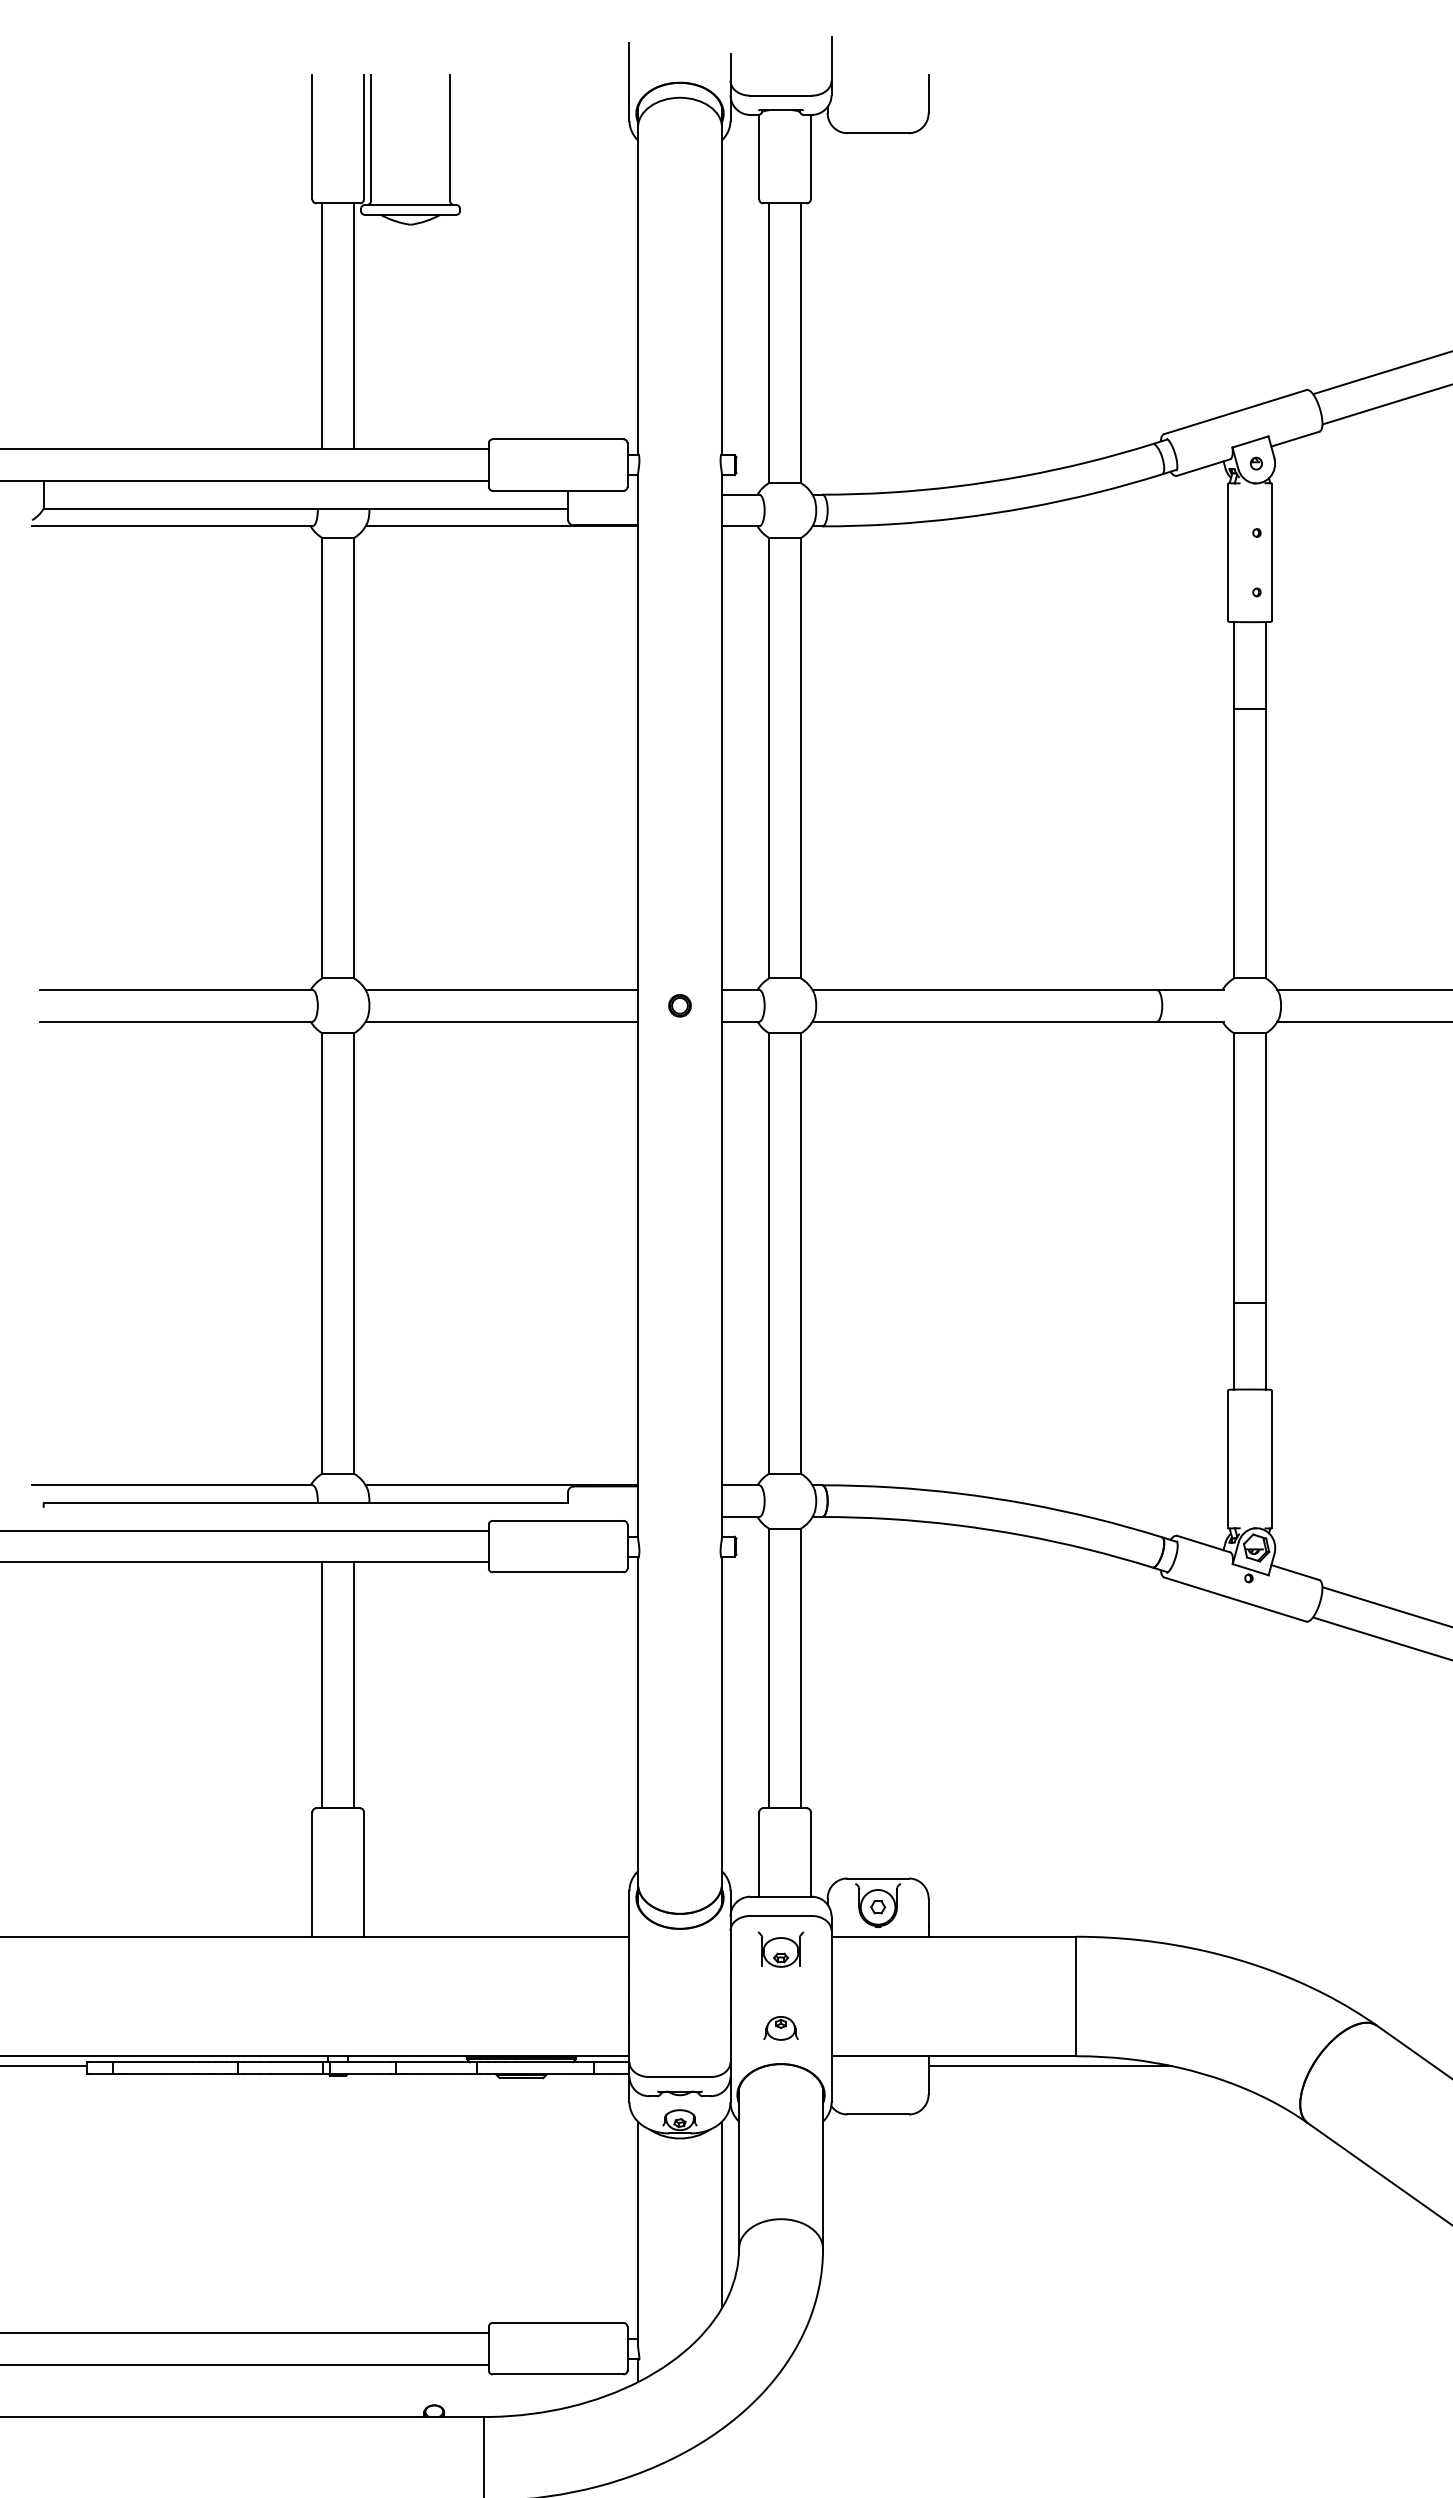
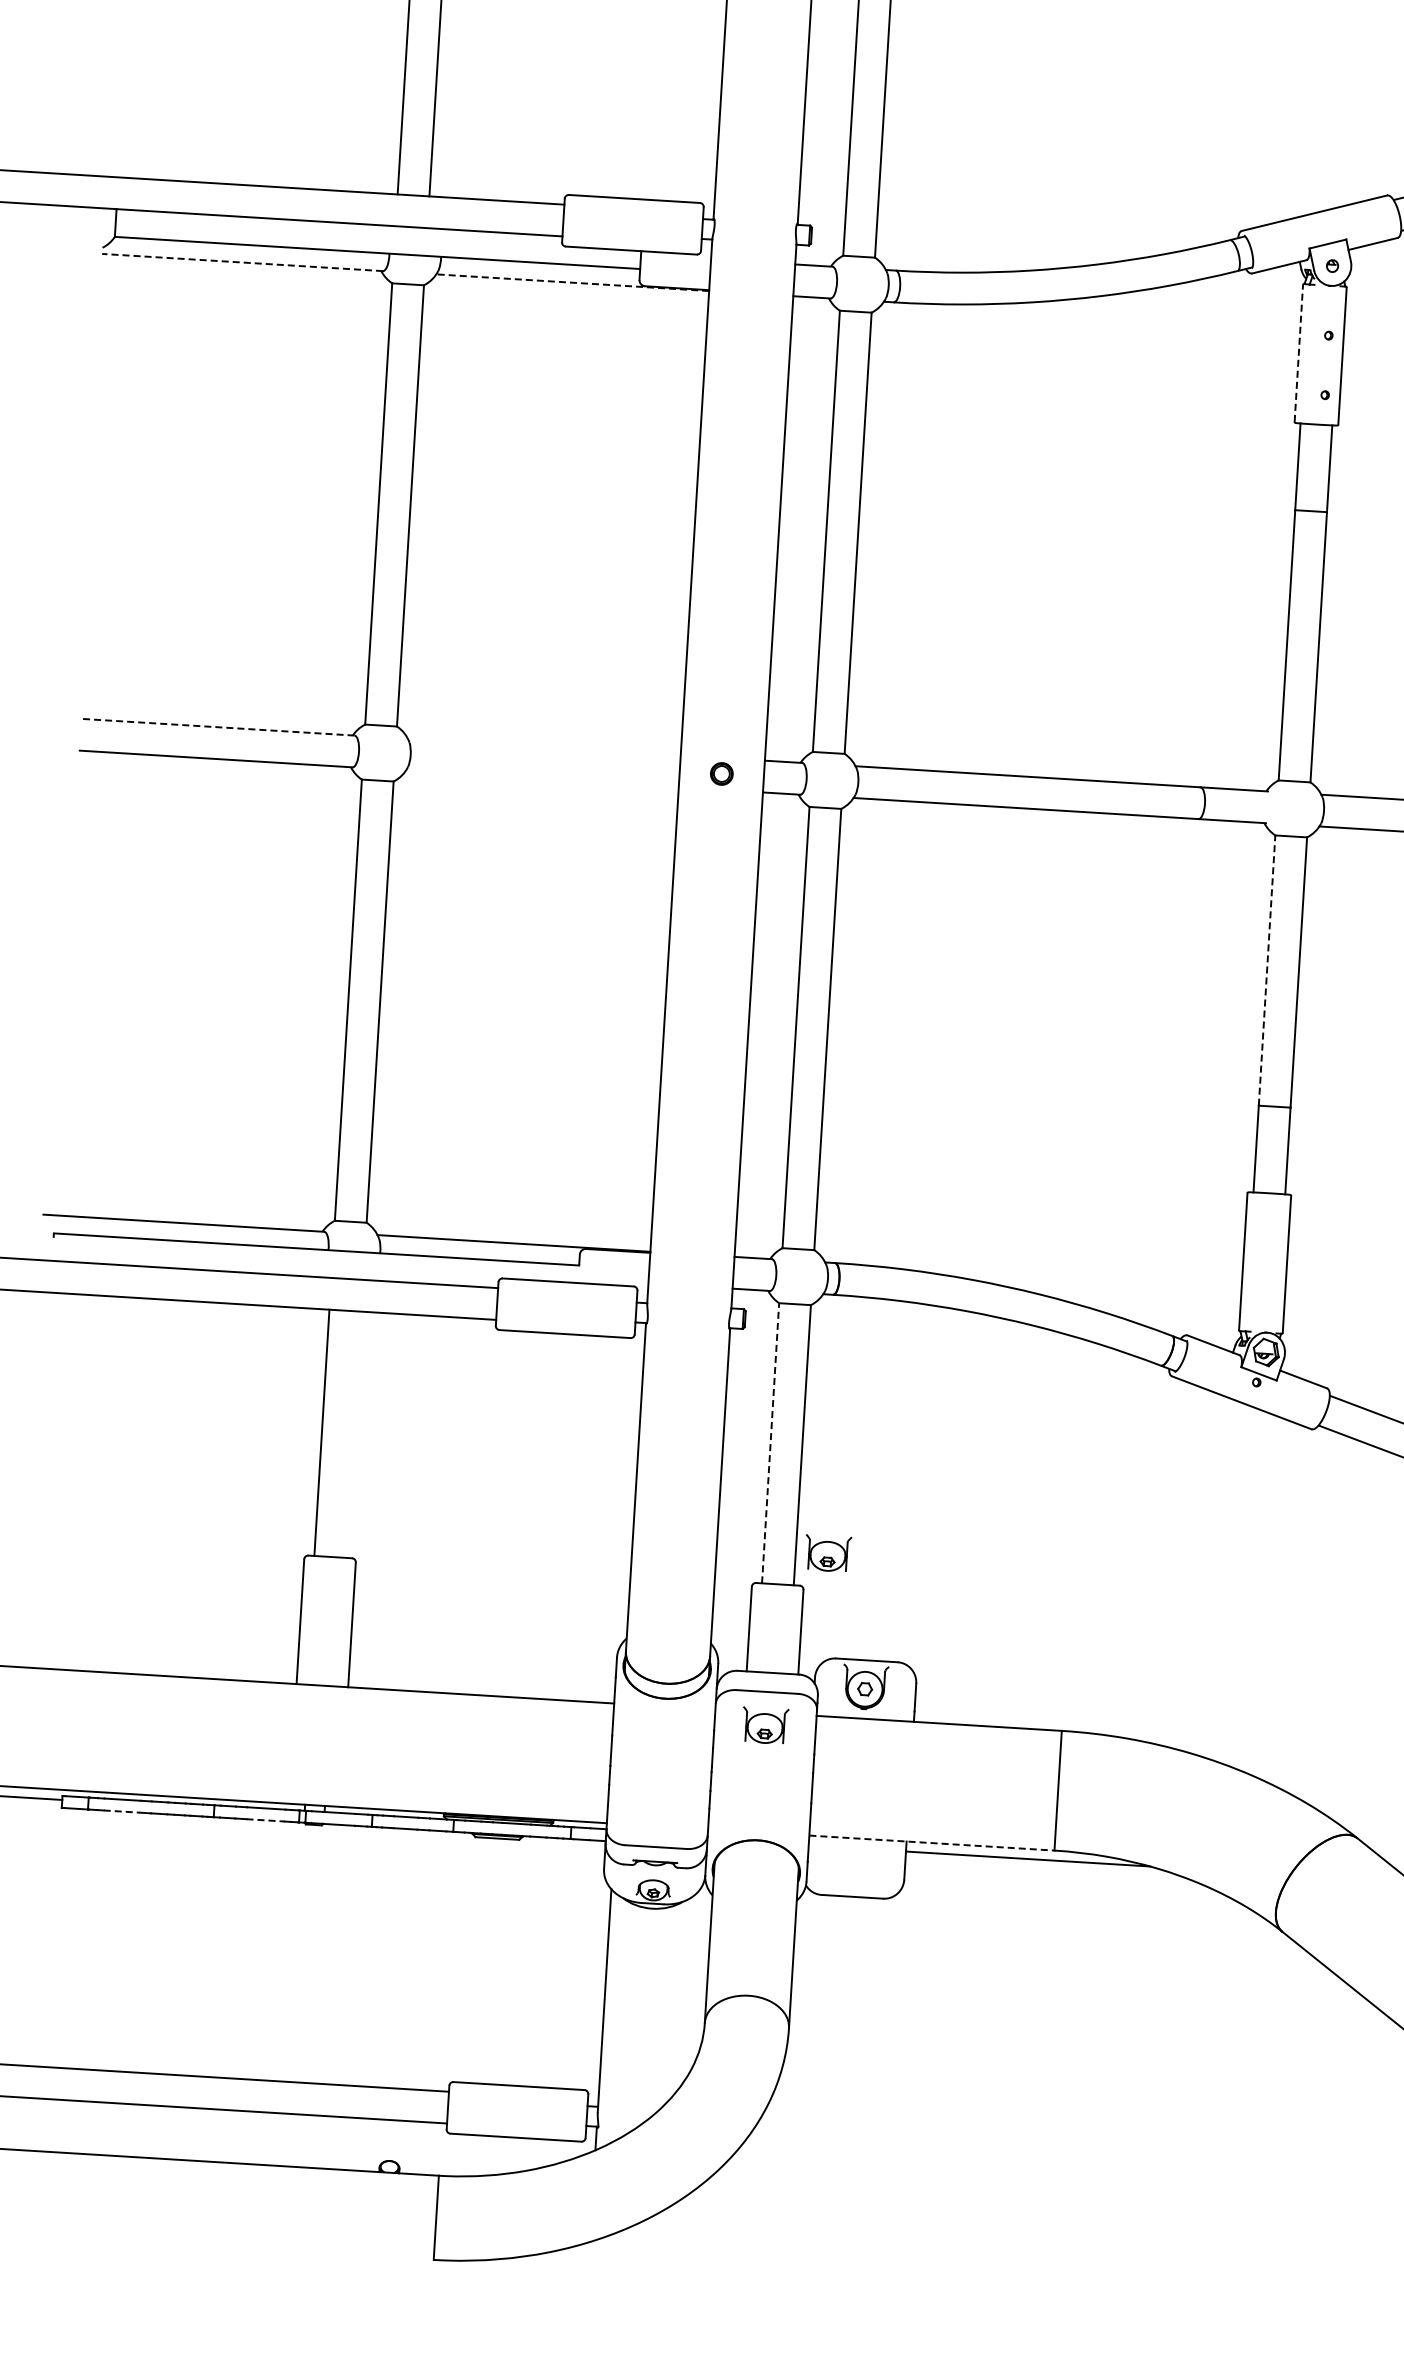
line: (171, 526) -> (241, 262), solid -> dashed
line: (501, 526) -> (572, 282), solid -> dashed
line: (1228, 552) -> (1299, 353), solid -> dashed
line: (175, 990) -> (217, 727), solid -> dashed
line: (501, 990) -> (543, 747), removed
line: (501, 1021) -> (542, 778), removed
line: (1234, 1168) -> (1267, 970), solid -> dashed
line: (769, 1668) -> (770, 1443), solid -> dashed
line: (354, 1685) -> (354, 1434), removed
part: (832, 1774) -> (827, 1553), added
part: (780, 2028) -> (759, 1804), removed
line: (954, 2056) -> (932, 1843), solid -> dashed
line: (146, 2074) -> (121, 1811), solid -> dashed
line: (290, 2074) -> (266, 1820), solid -> dashed
line: (722, 2214) -> (690, 1987), removed

